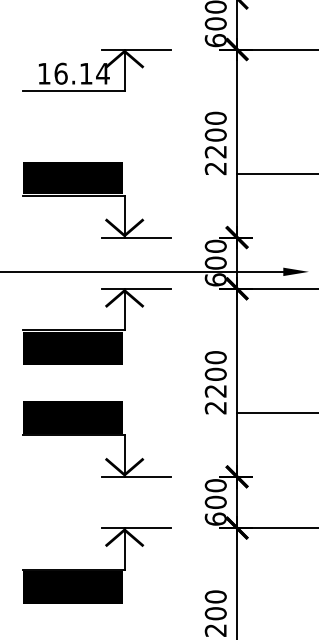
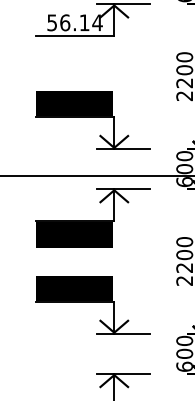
text: (44, 73) -> (52, 22), 16.14 -> 56.14

